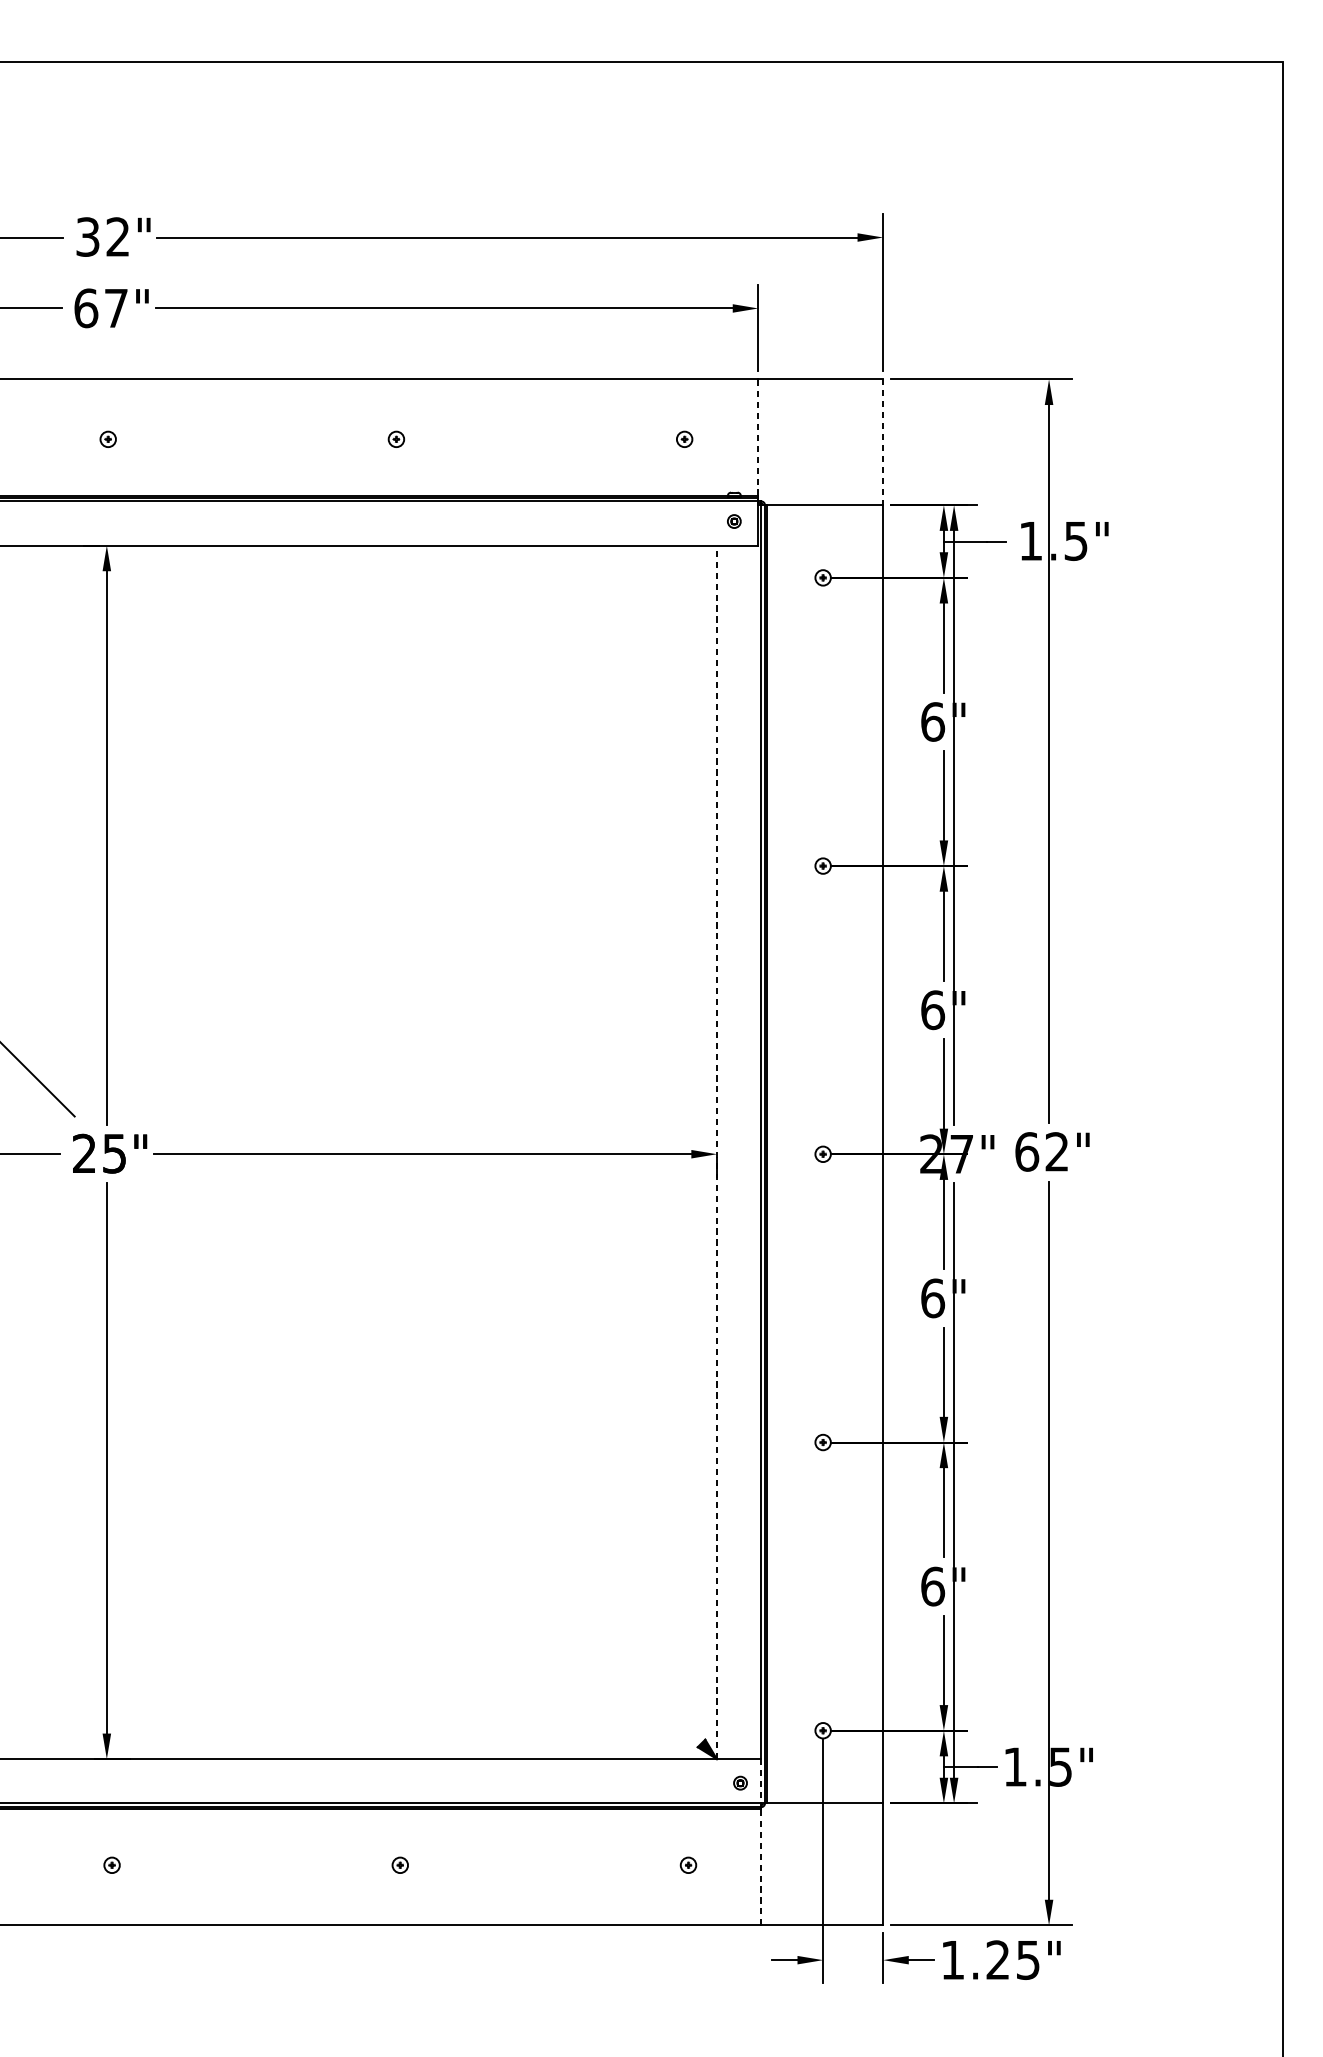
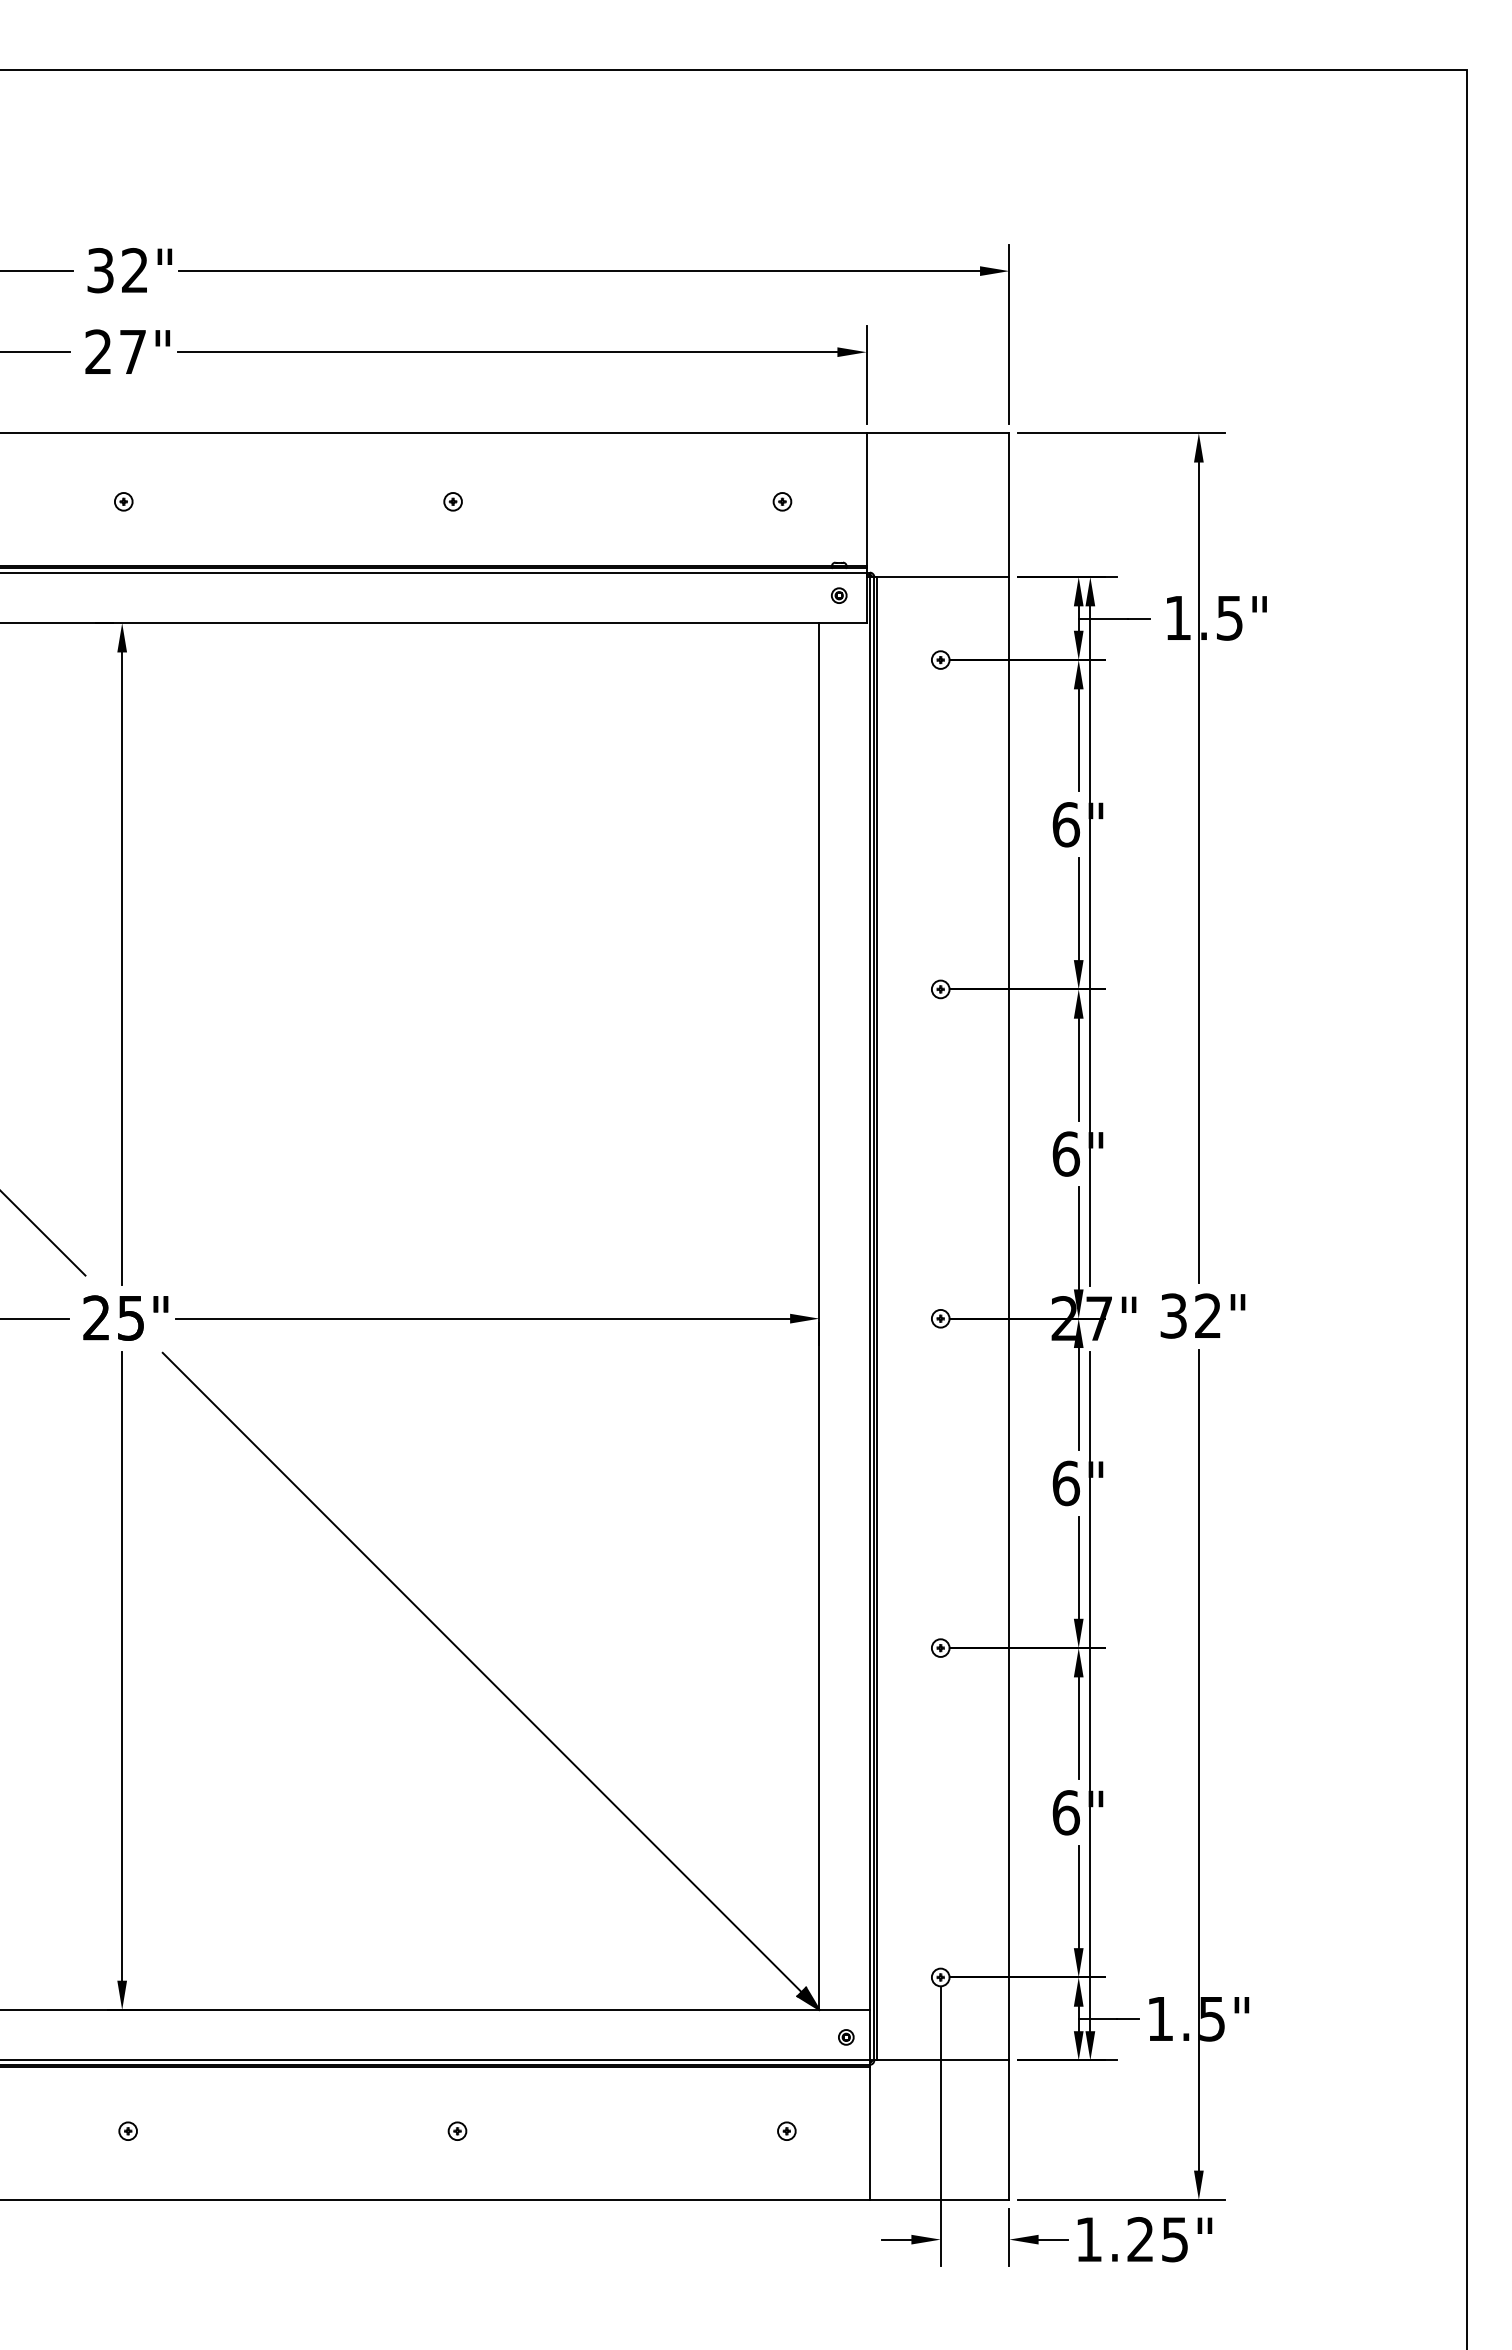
text: (86, 307) -> (98, 351), 67" -> 27"
line: (758, 437) -> (866, 499), dashed -> solid
line: (883, 442) -> (1009, 505), dashed -> solid
text: (1026, 1151) -> (1173, 1315), 62" -> 32"
line: (717, 1152) -> (819, 1316), dashed -> solid
line: (421, 1463) -> (481, 1672), added
line: (760, 1781) -> (869, 2035), dashed -> solid
line: (760, 1866) -> (869, 2132), dashed -> solid

